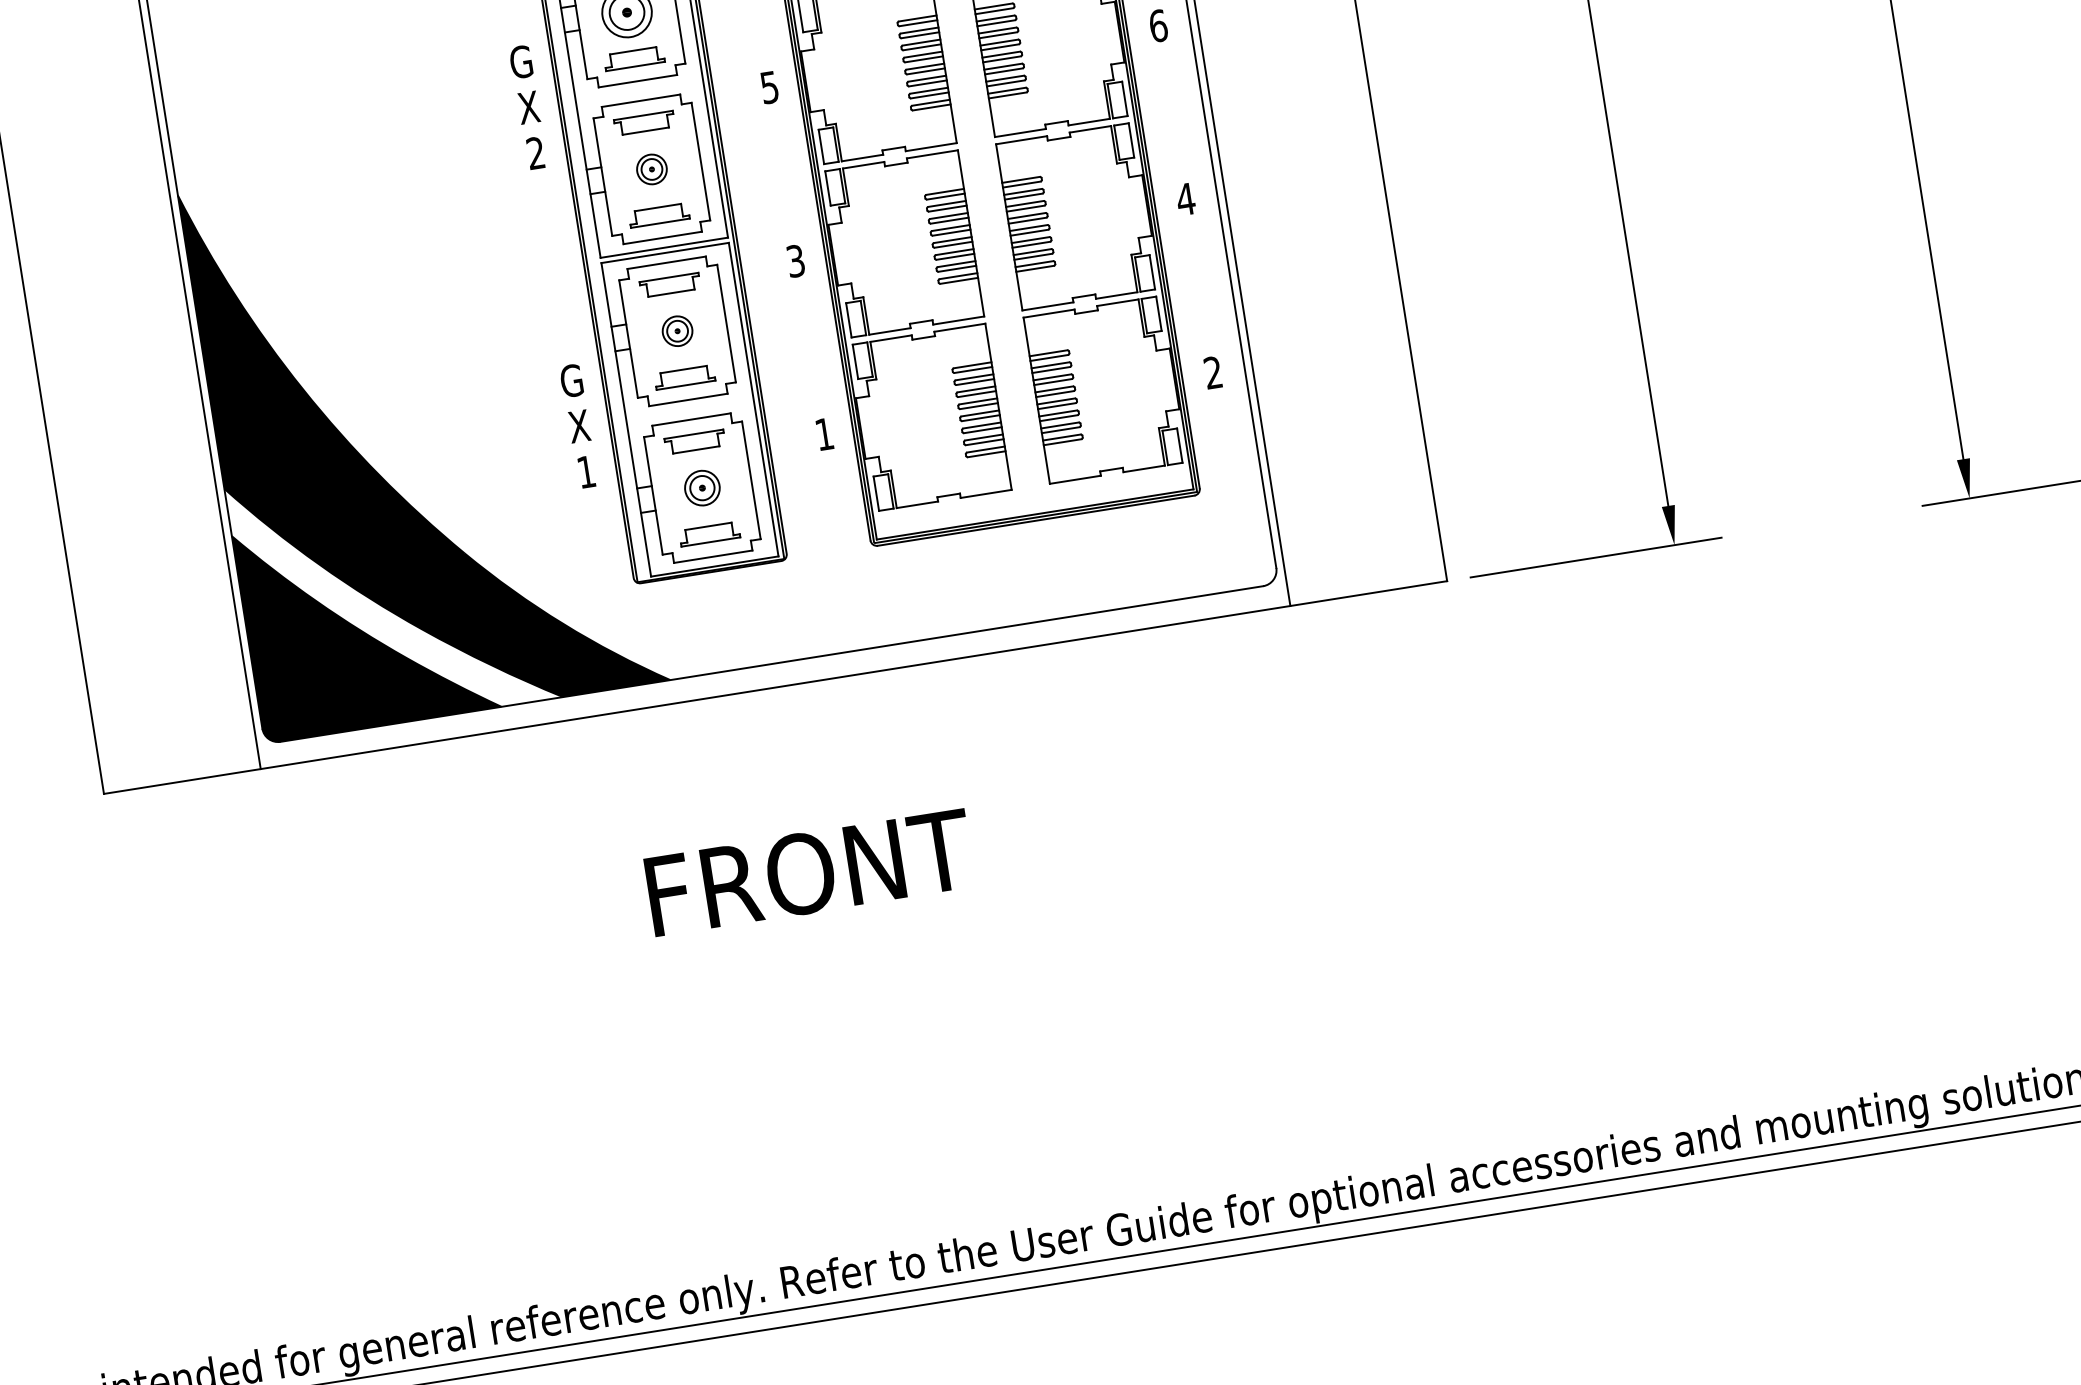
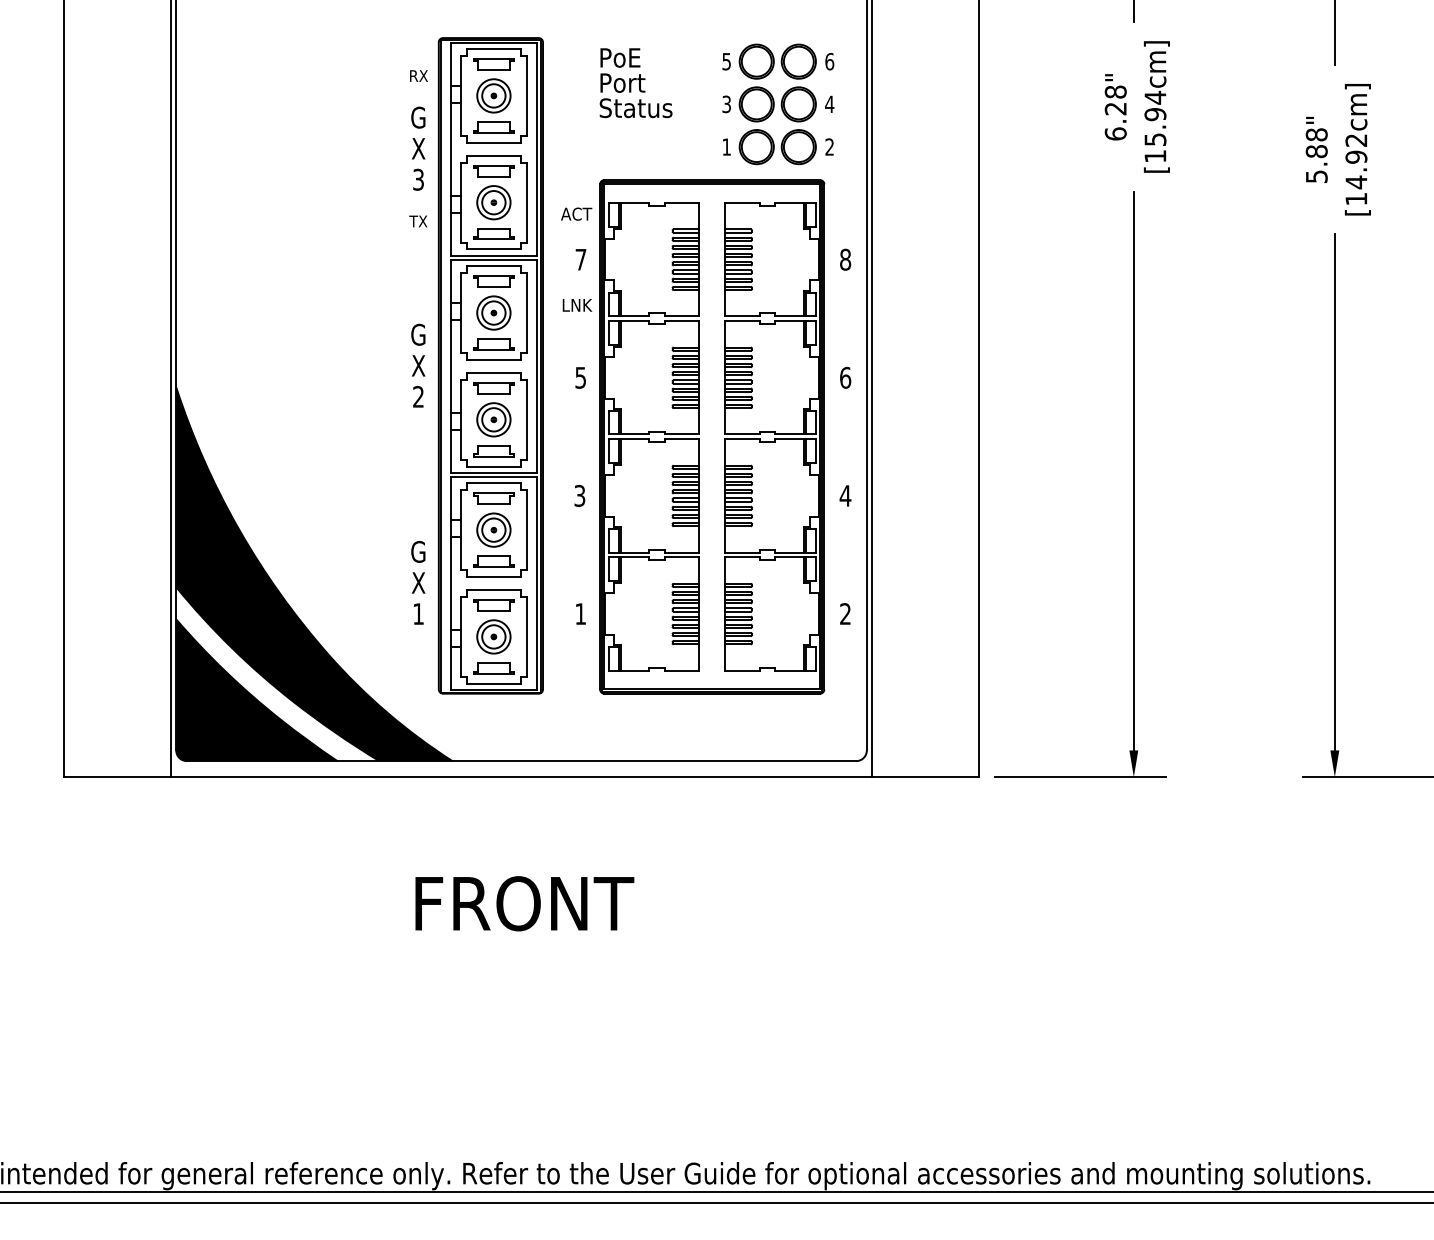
part: (651, 168) -> (493, 419), size x1.67
part: (676, 330) -> (493, 529), size x1.67
part: (701, 487) -> (493, 636), size x1.43

